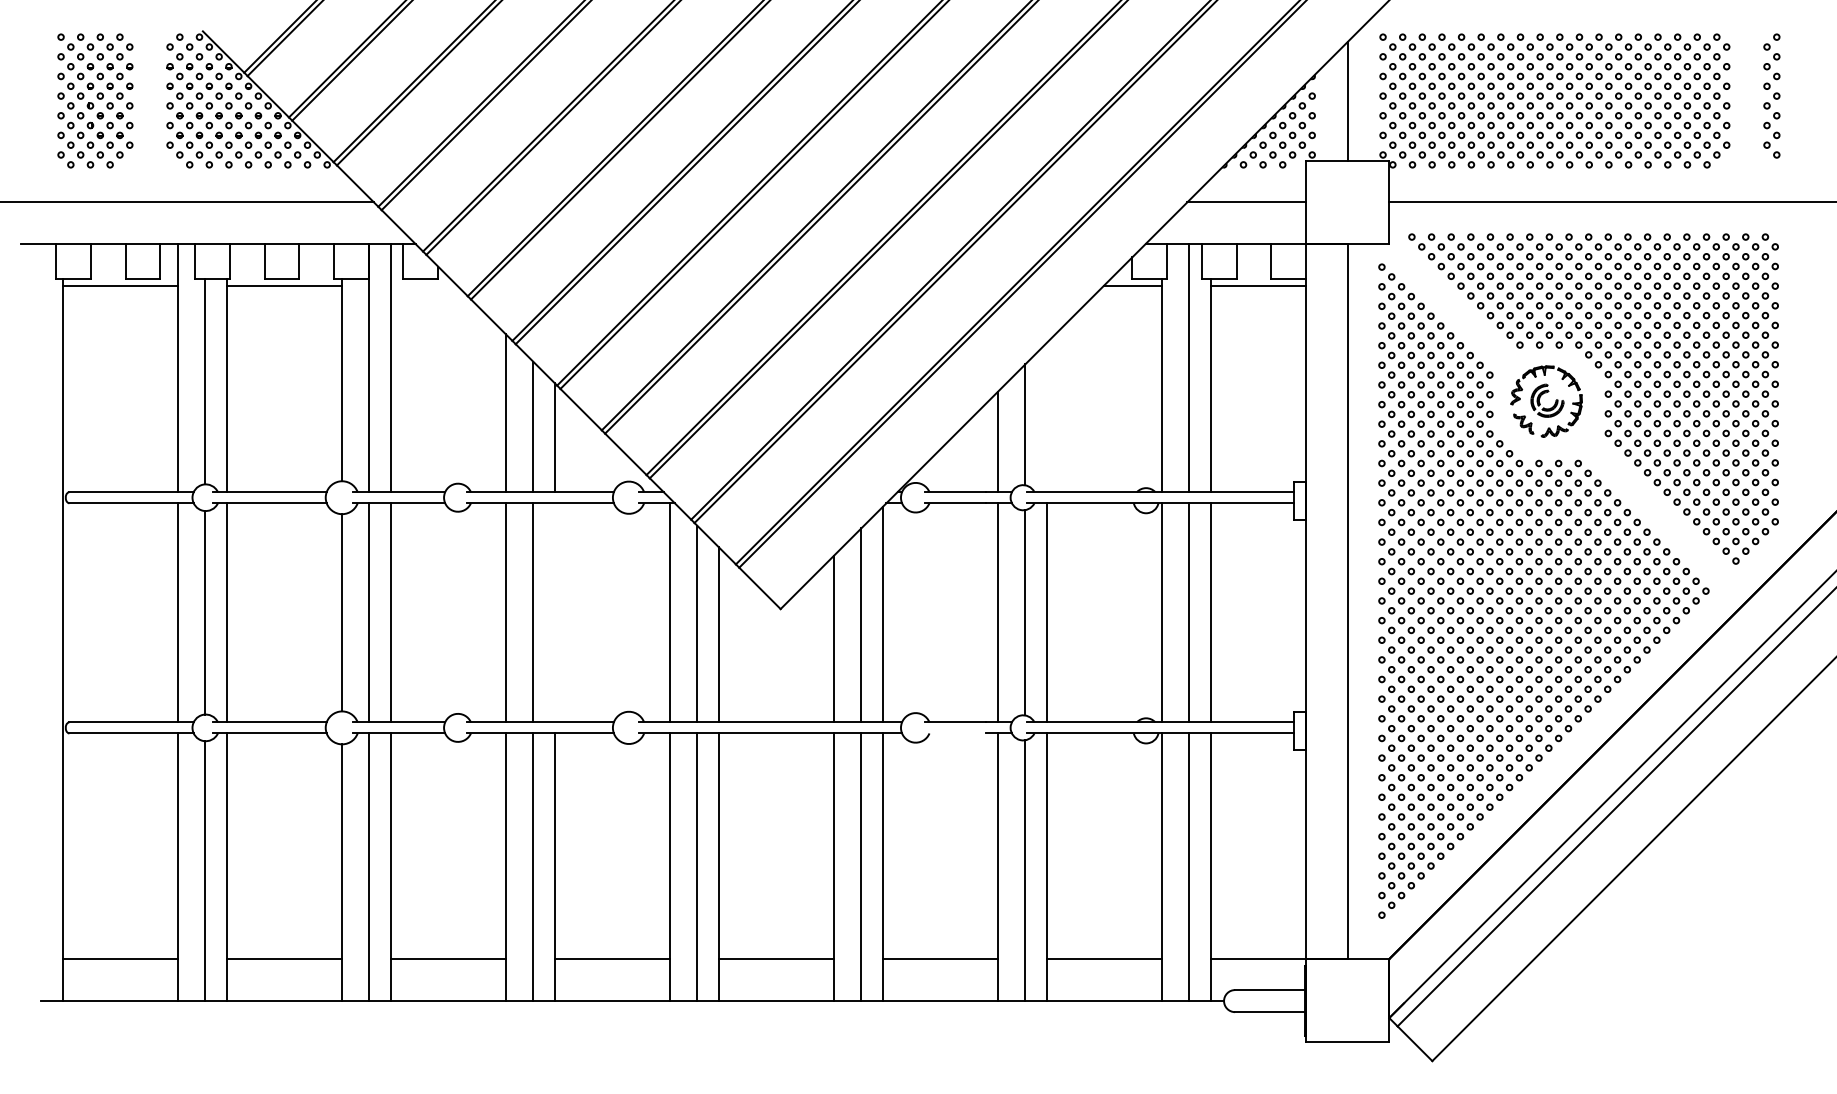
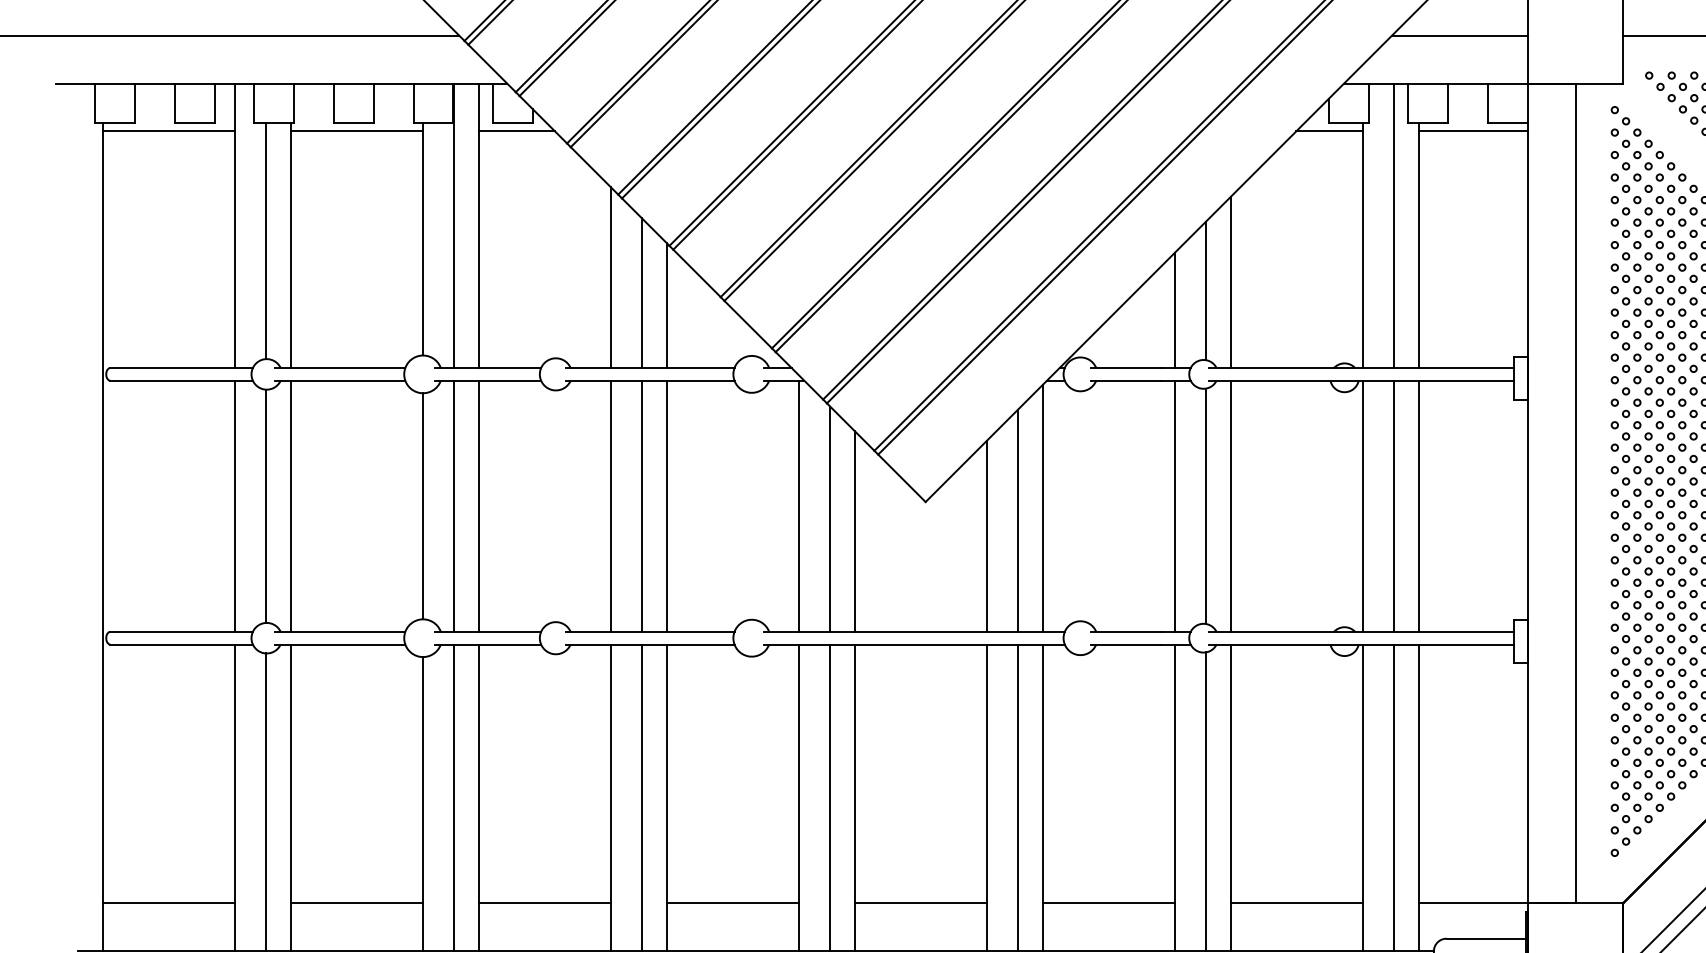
line: (423, 285) -> (516, 131), added
line: (1046, 417) -> (1230, 282), added
line: (554, 612) -> (666, 505), added
line: (955, 733) -> (1126, 644), added

